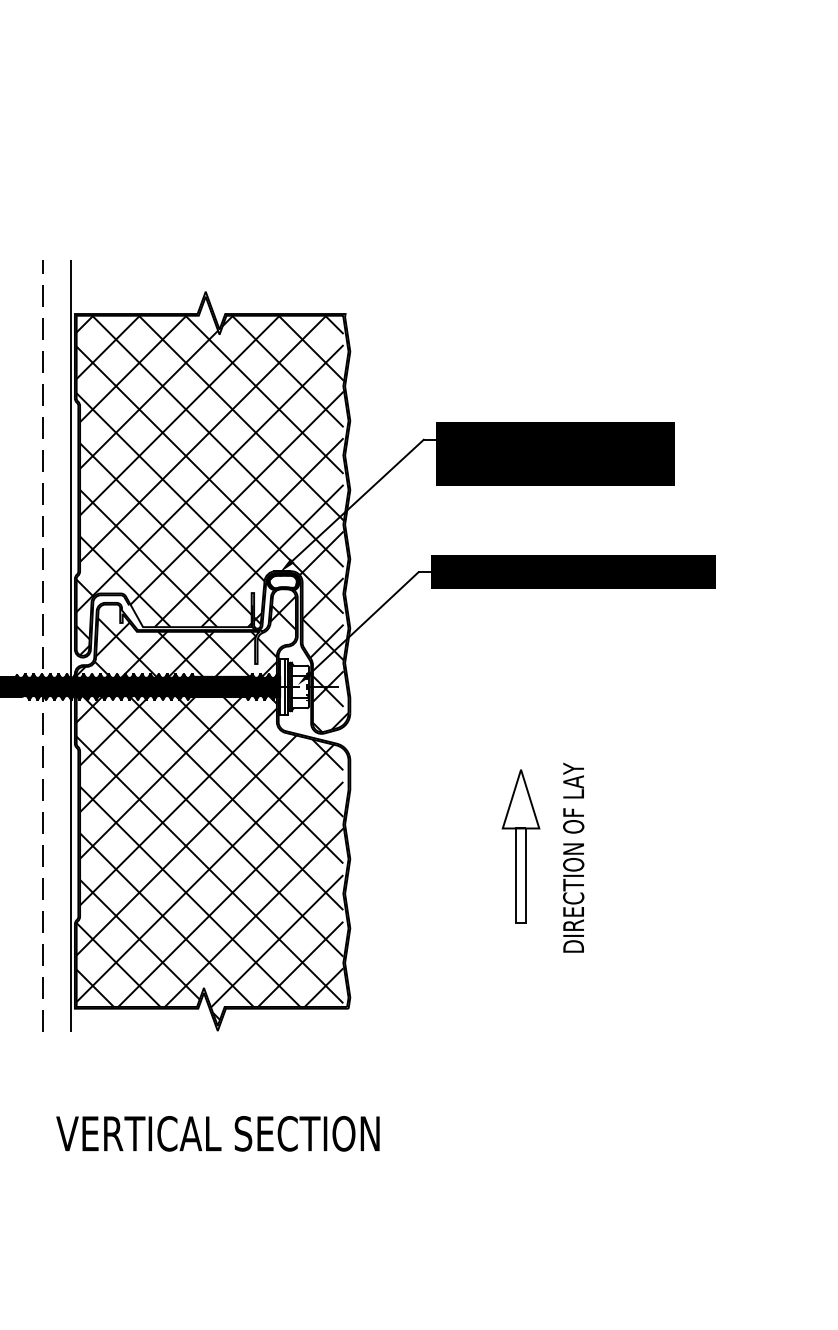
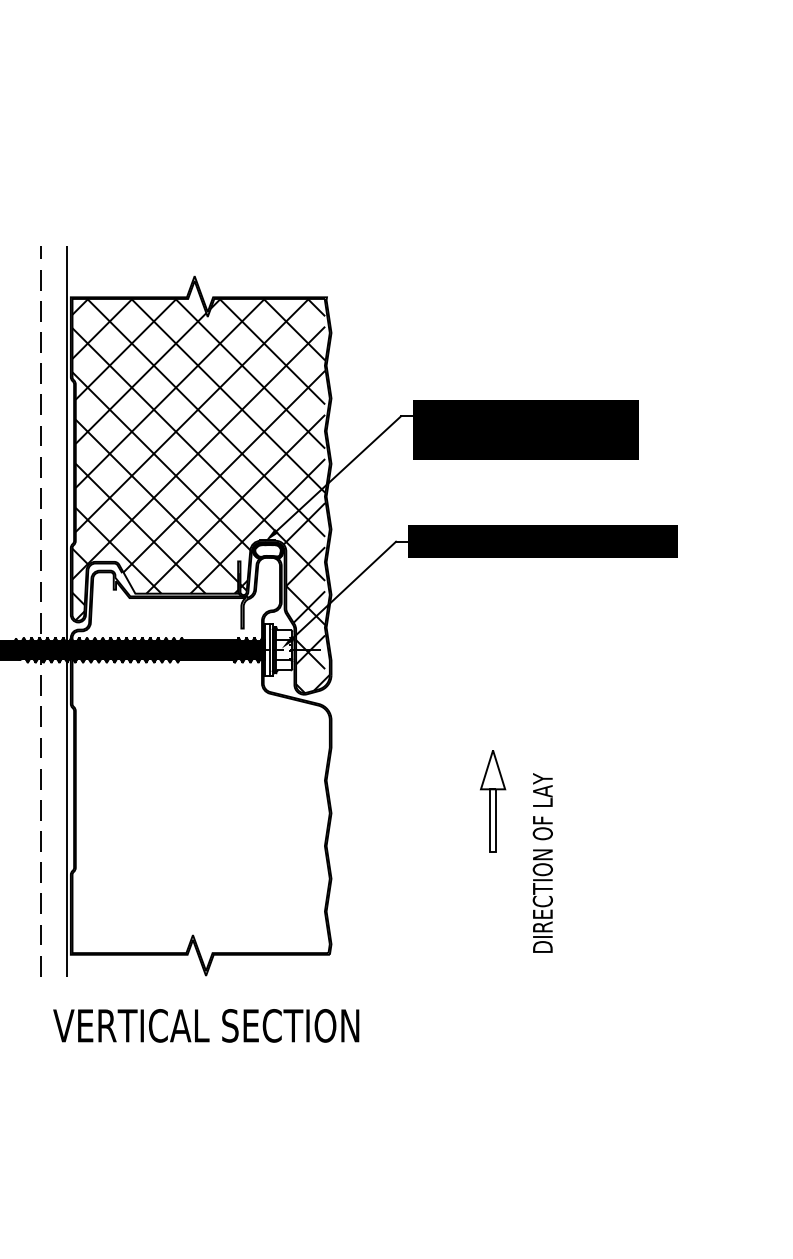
hatch: (209, 807) -> (198, 764), removed
part: (520, 846) -> (492, 801), size x0.7
text: (573, 857) -> (542, 862), moved
text: (217, 1133) -> (205, 1025), moved

